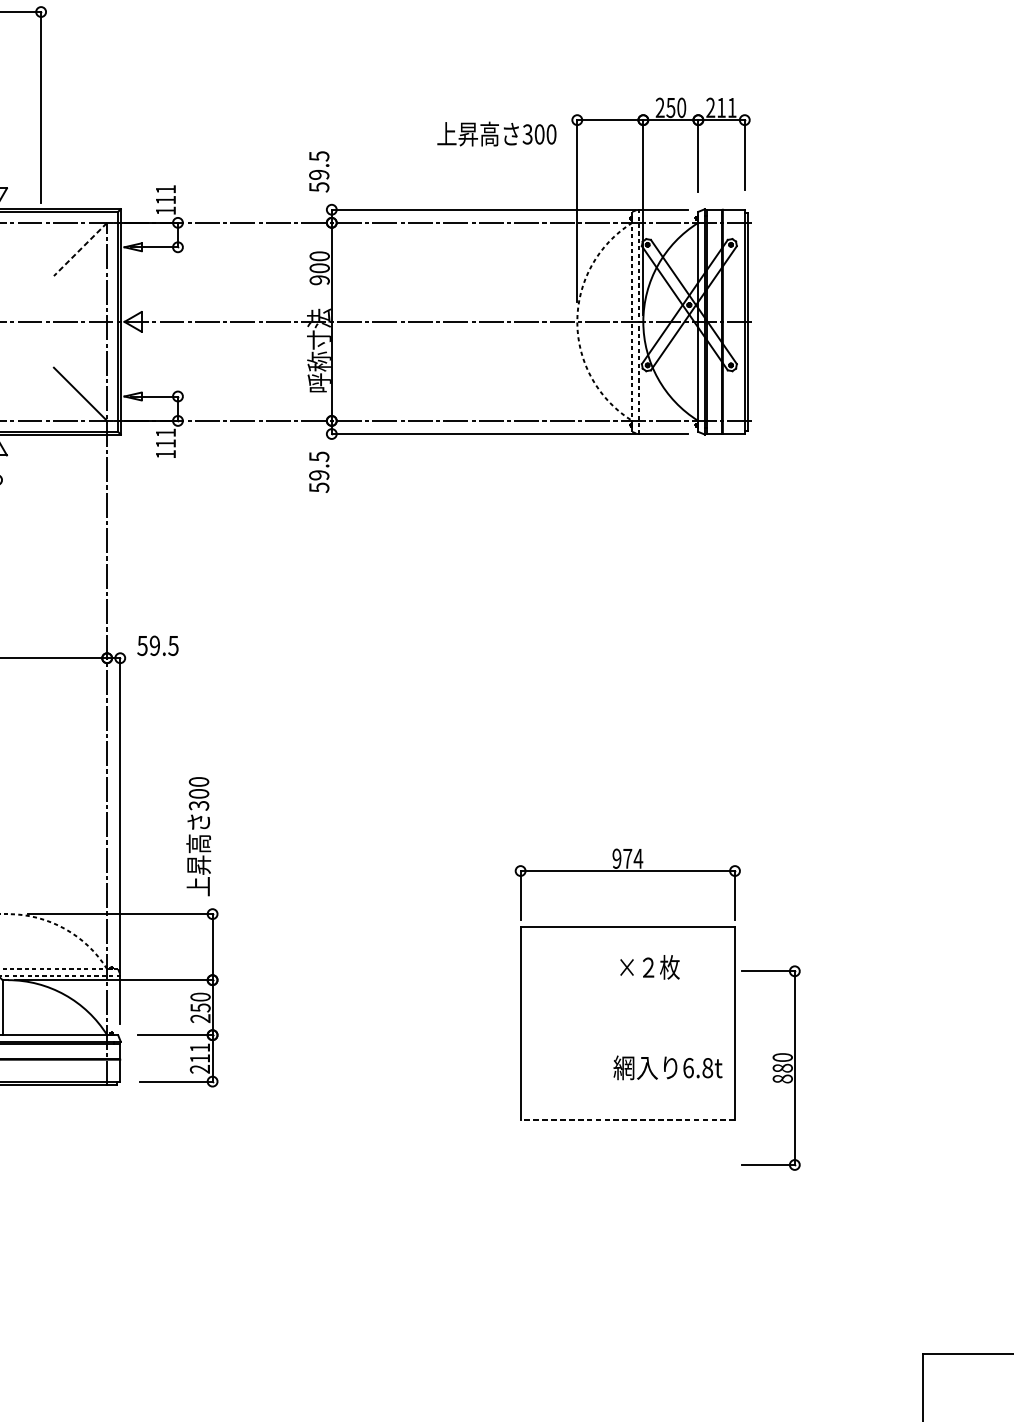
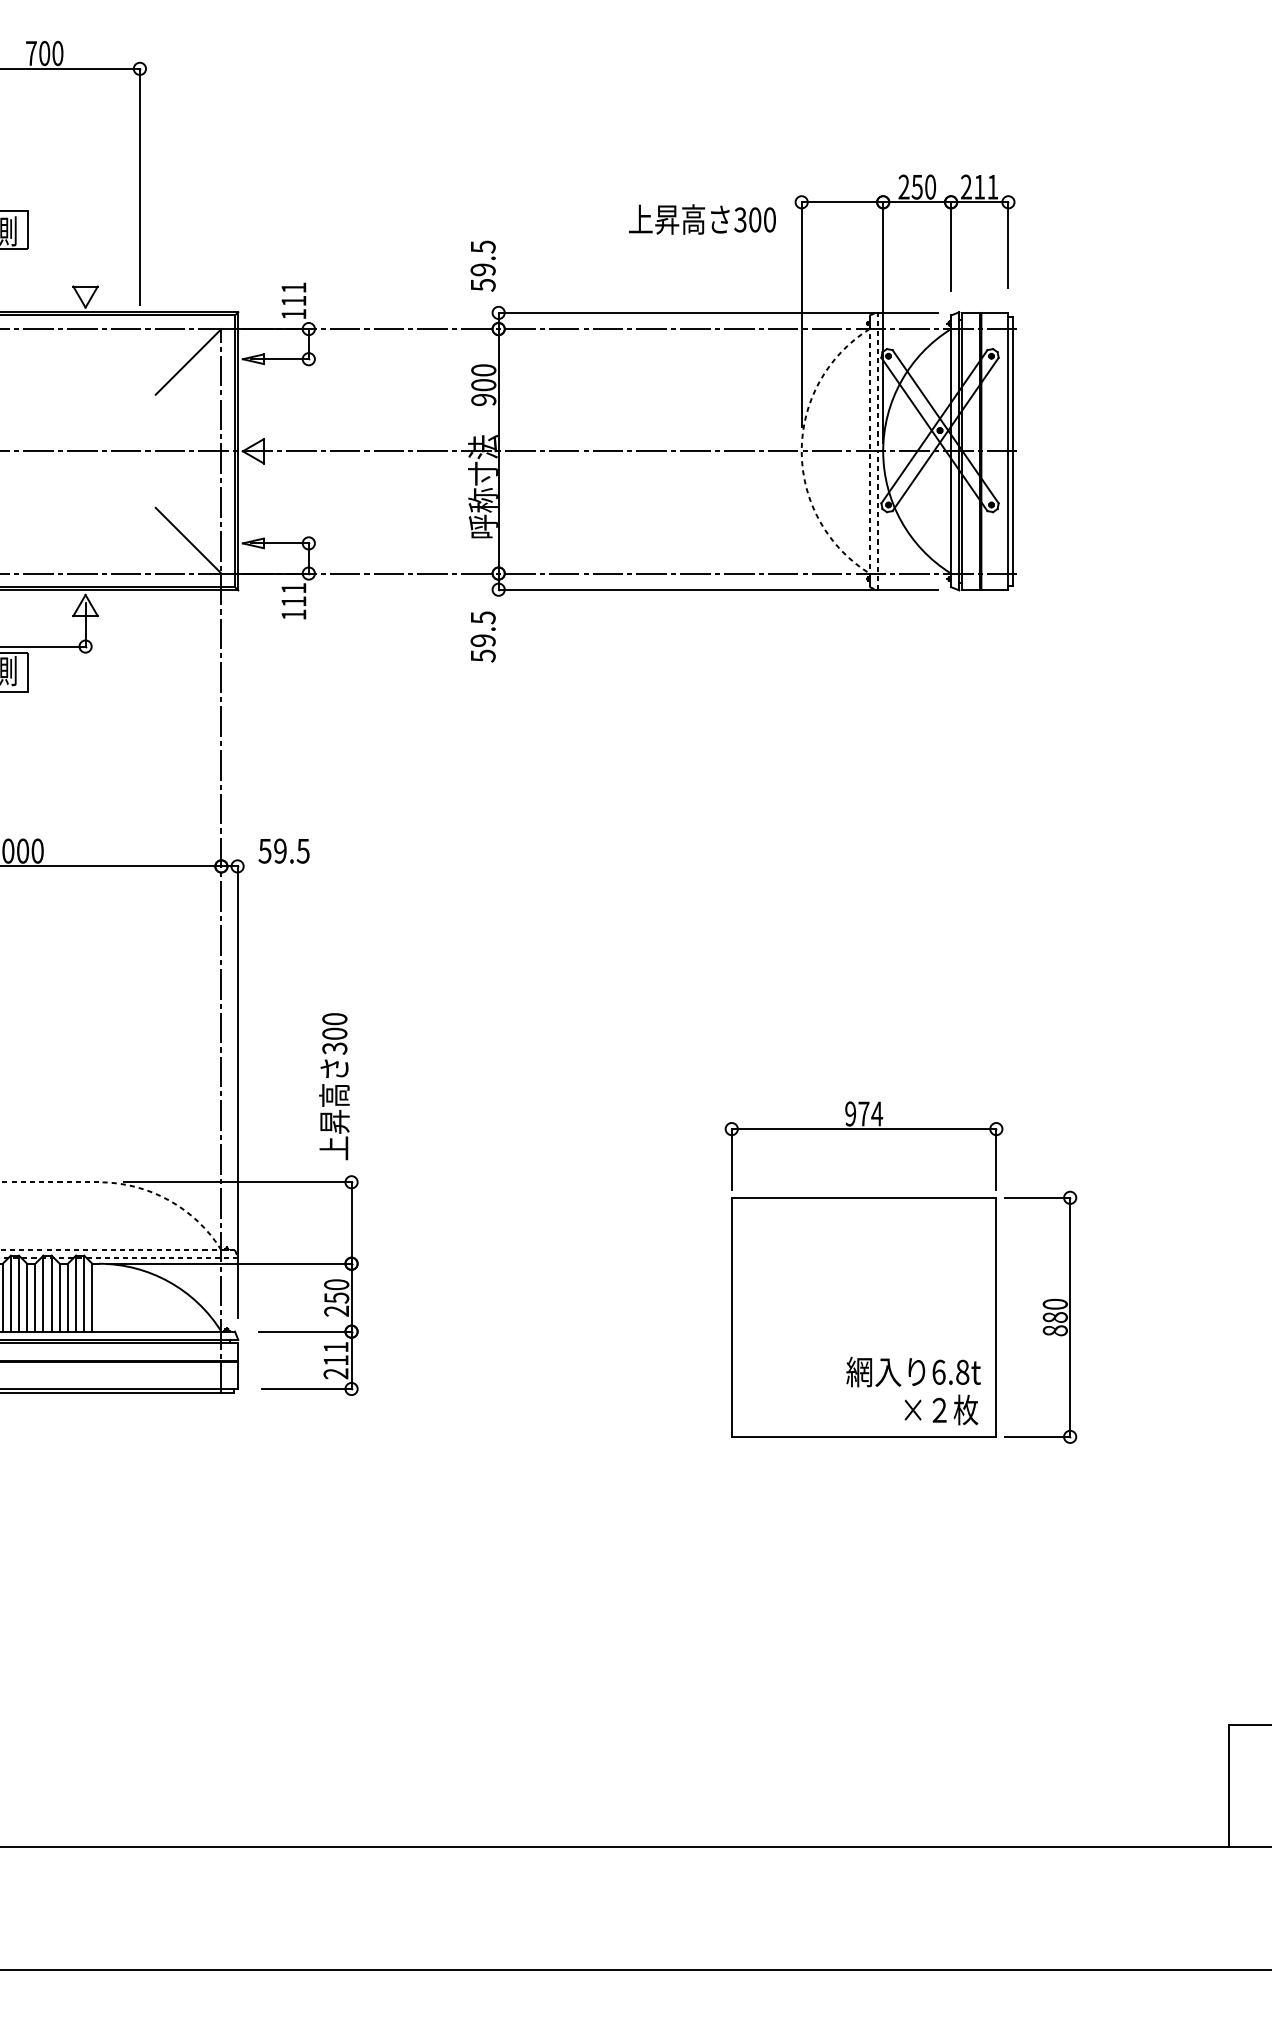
line: (80, 249) -> (188, 362), dashed -> solid
text: (650, 966) -> (941, 1409), moved
part: (770, 1067) -> (1040, 1316), moved
line: (627, 1120) -> (863, 1436), dashed -> solid

